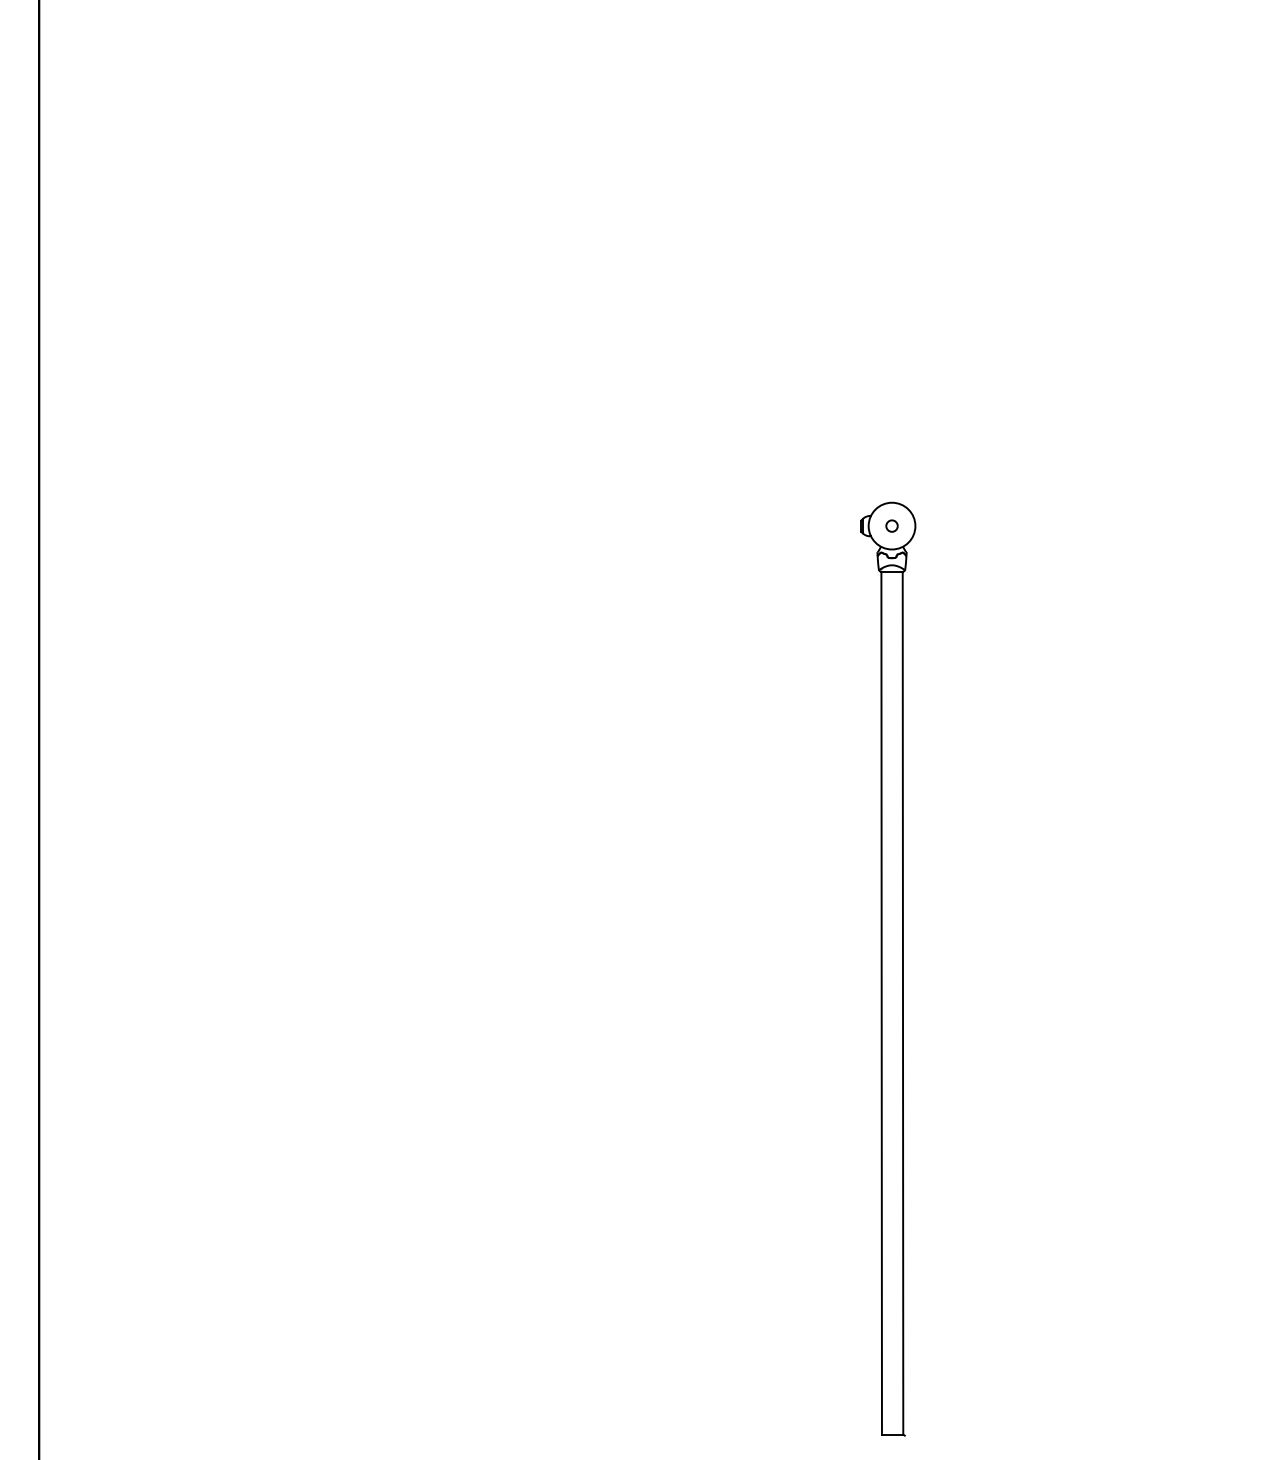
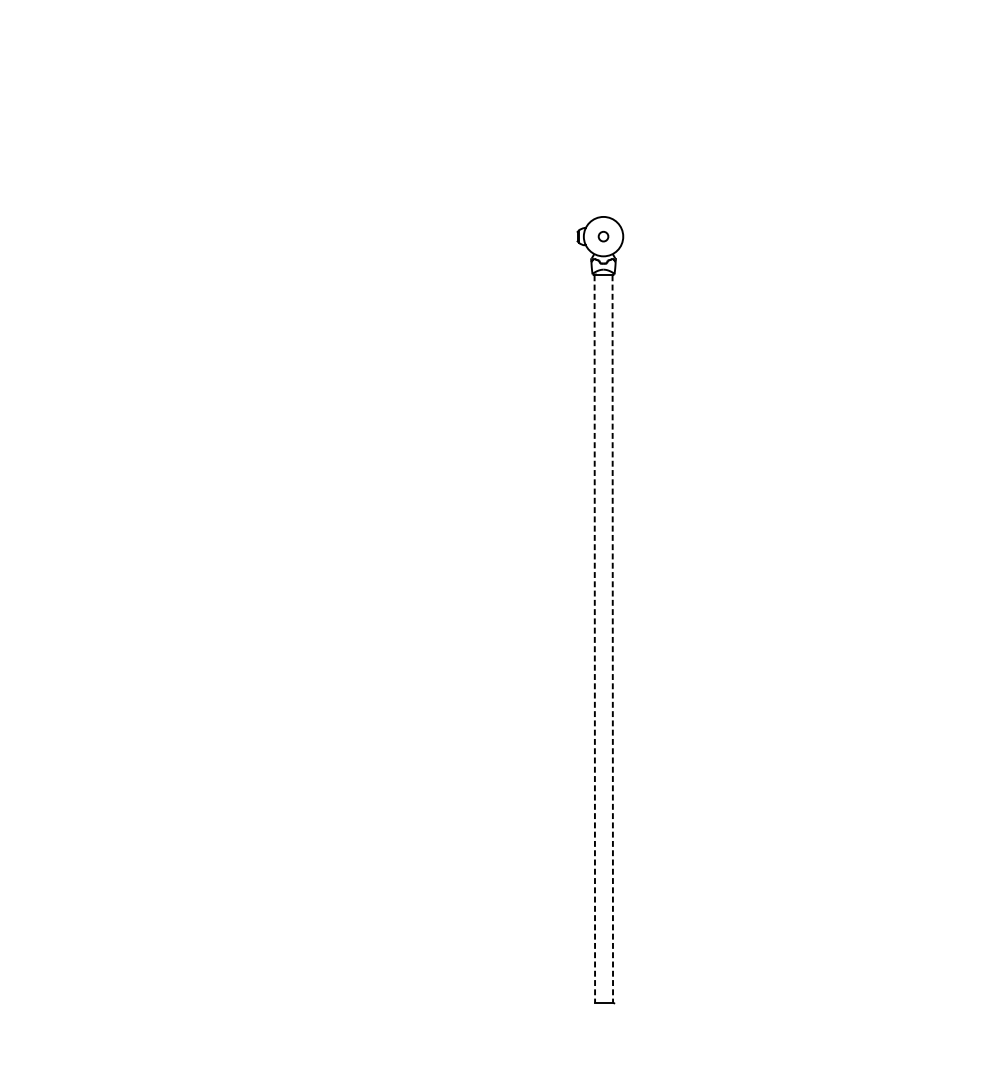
line: (881, 1003) -> (594, 639), solid -> dashed
line: (903, 1003) -> (613, 639), solid -> dashed

